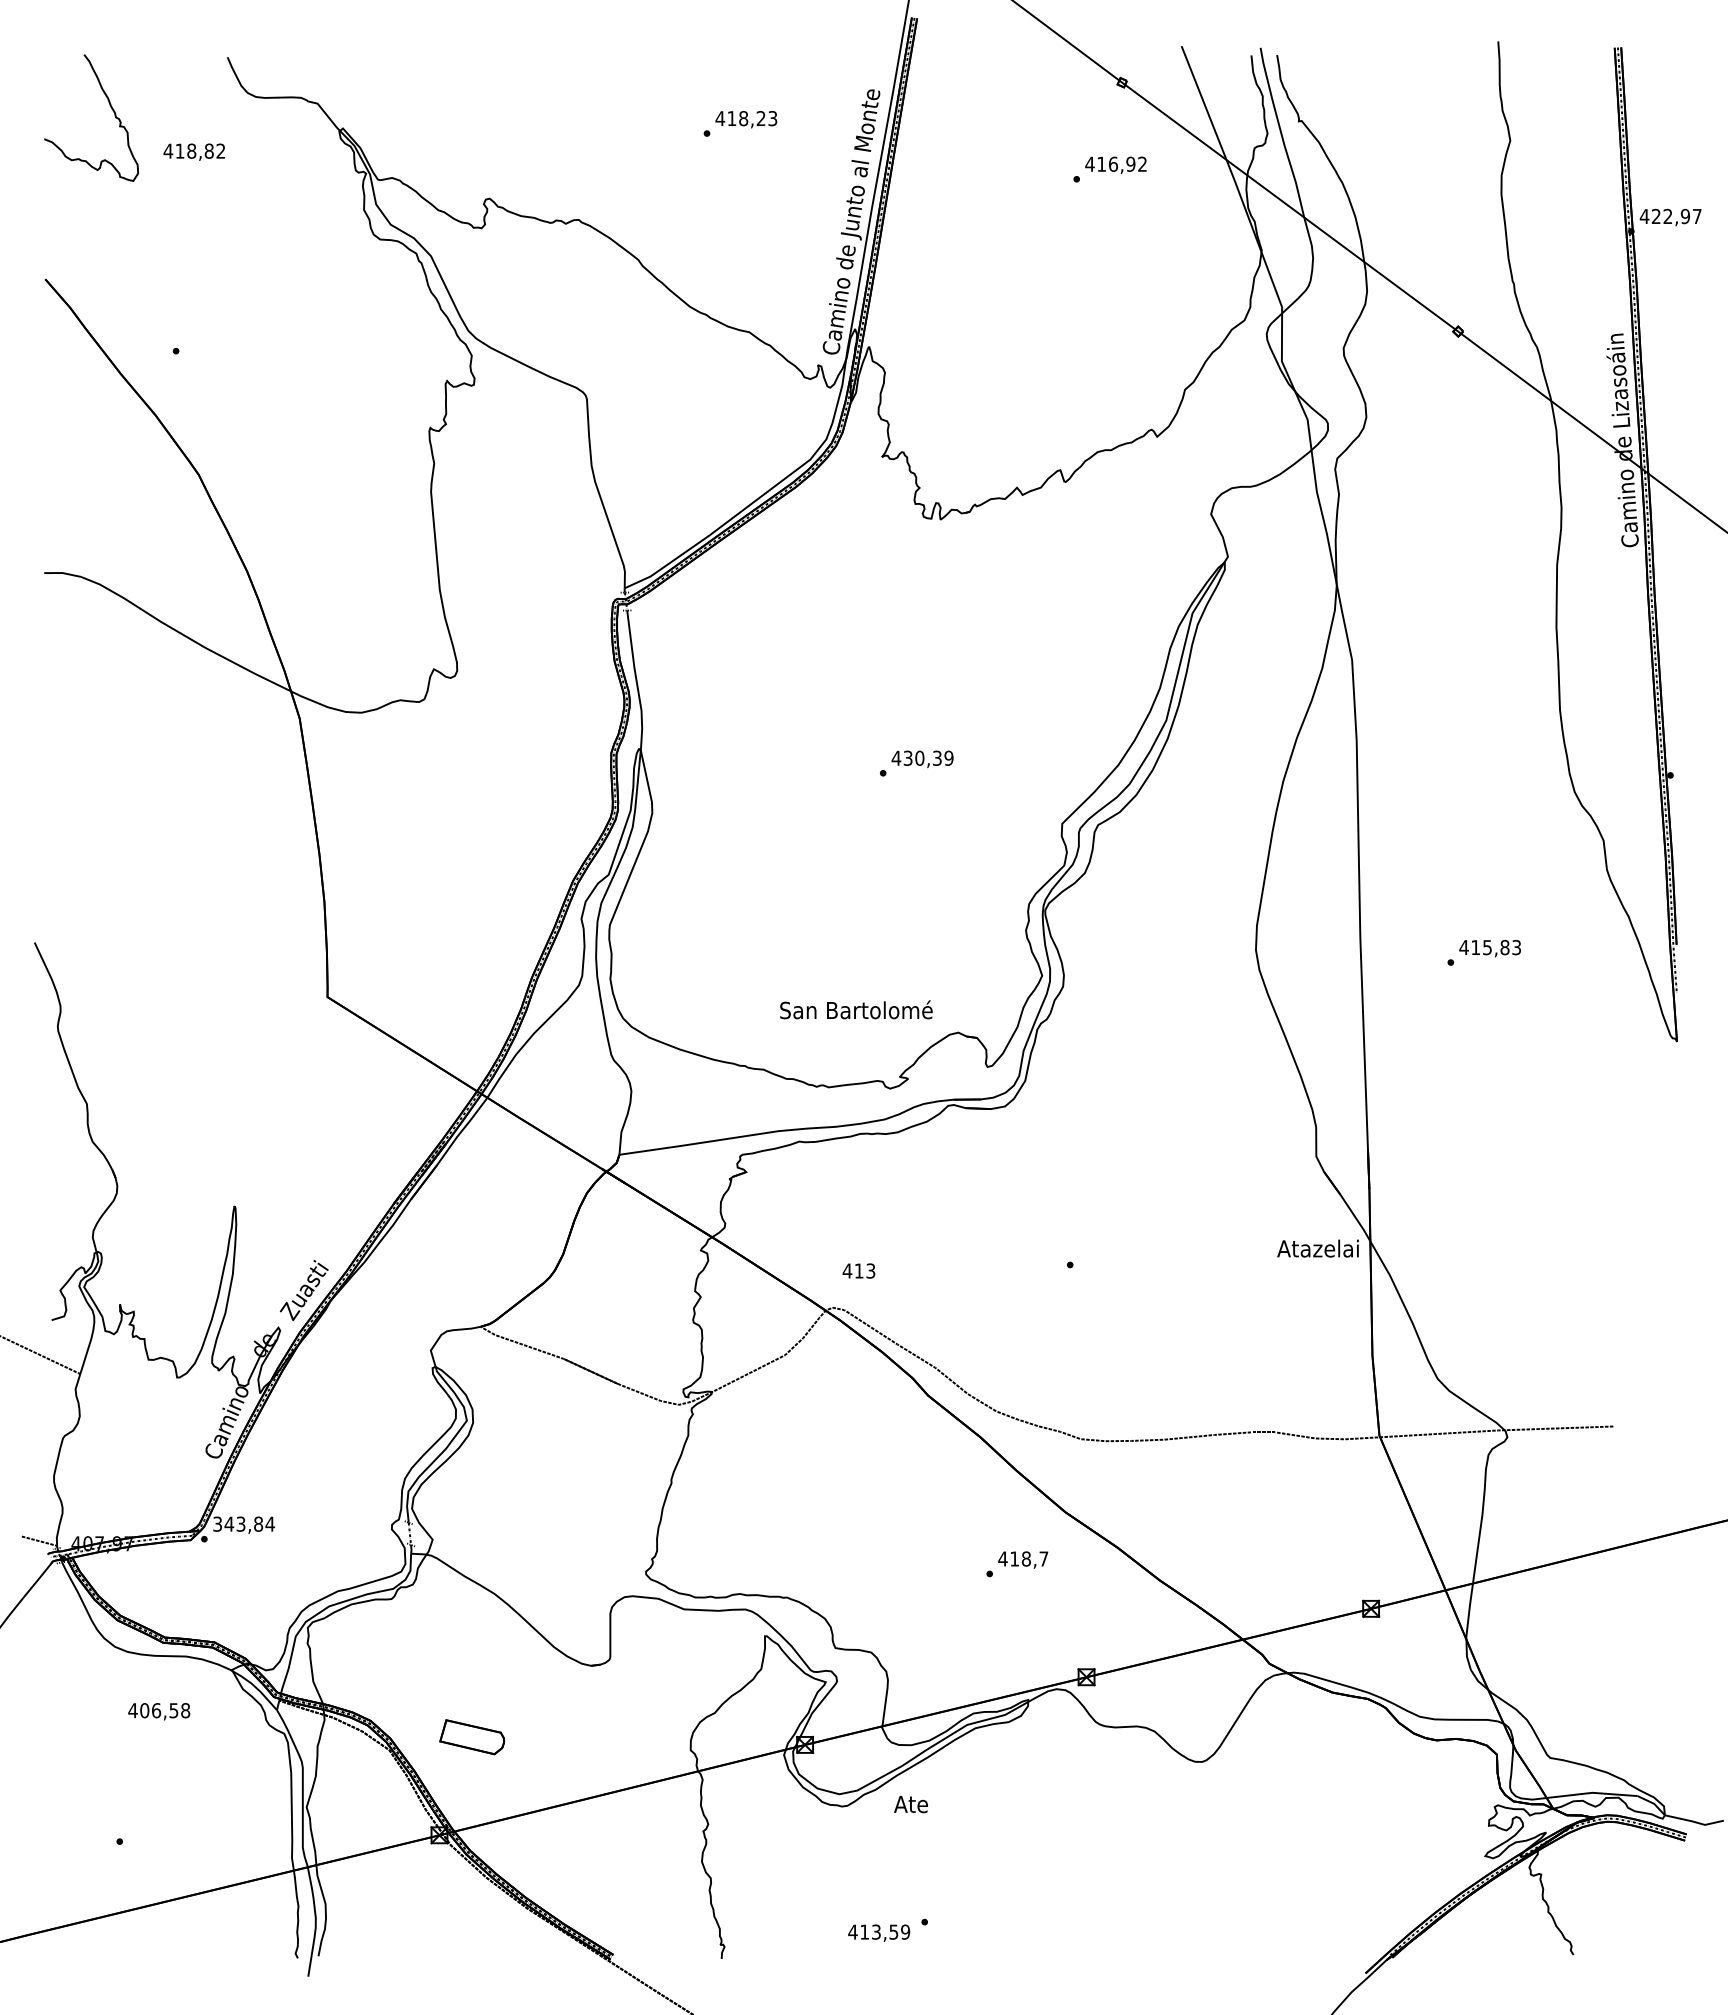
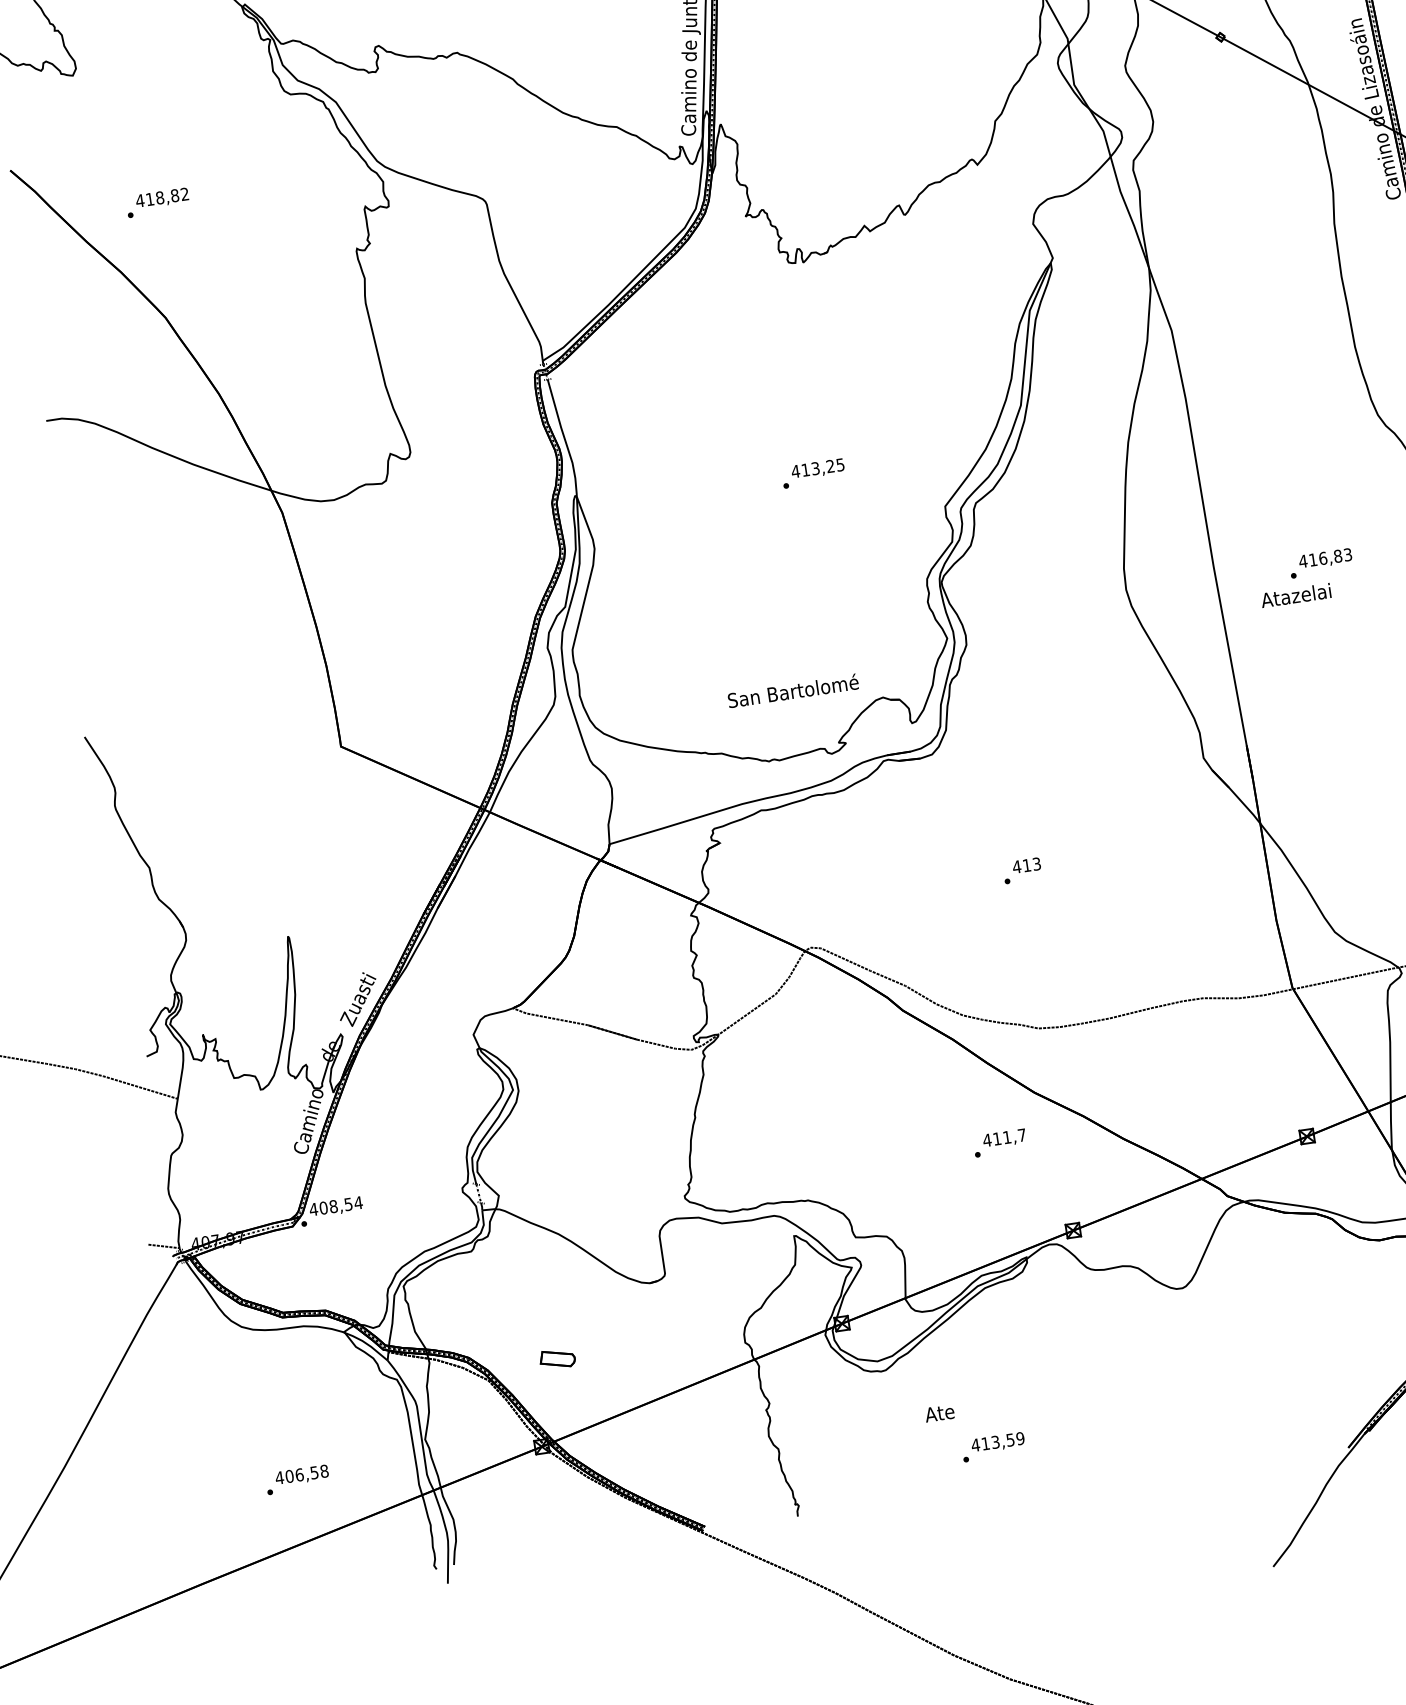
text: (193, 151) -> (161, 197), moved
text: (928, 757) -> (822, 466), 430,39 -> 413,25
text: (1487, 947) -> (1323, 558), 415,83 -> 416,83
text: (1317, 1248) -> (1295, 595), moved
text: (858, 1270) -> (1026, 865), moved
text: (237, 1523) -> (330, 1206), 343,84 -> 408,54
text: (1025, 1558) -> (1006, 1137), 418,7 -> 411,7
text: (159, 1711) -> (302, 1475), moved
part: (472, 1736) -> (557, 1358), size x0.62
text: (910, 1804) -> (939, 1413), moved
text: (879, 1932) -> (998, 1442), moved

